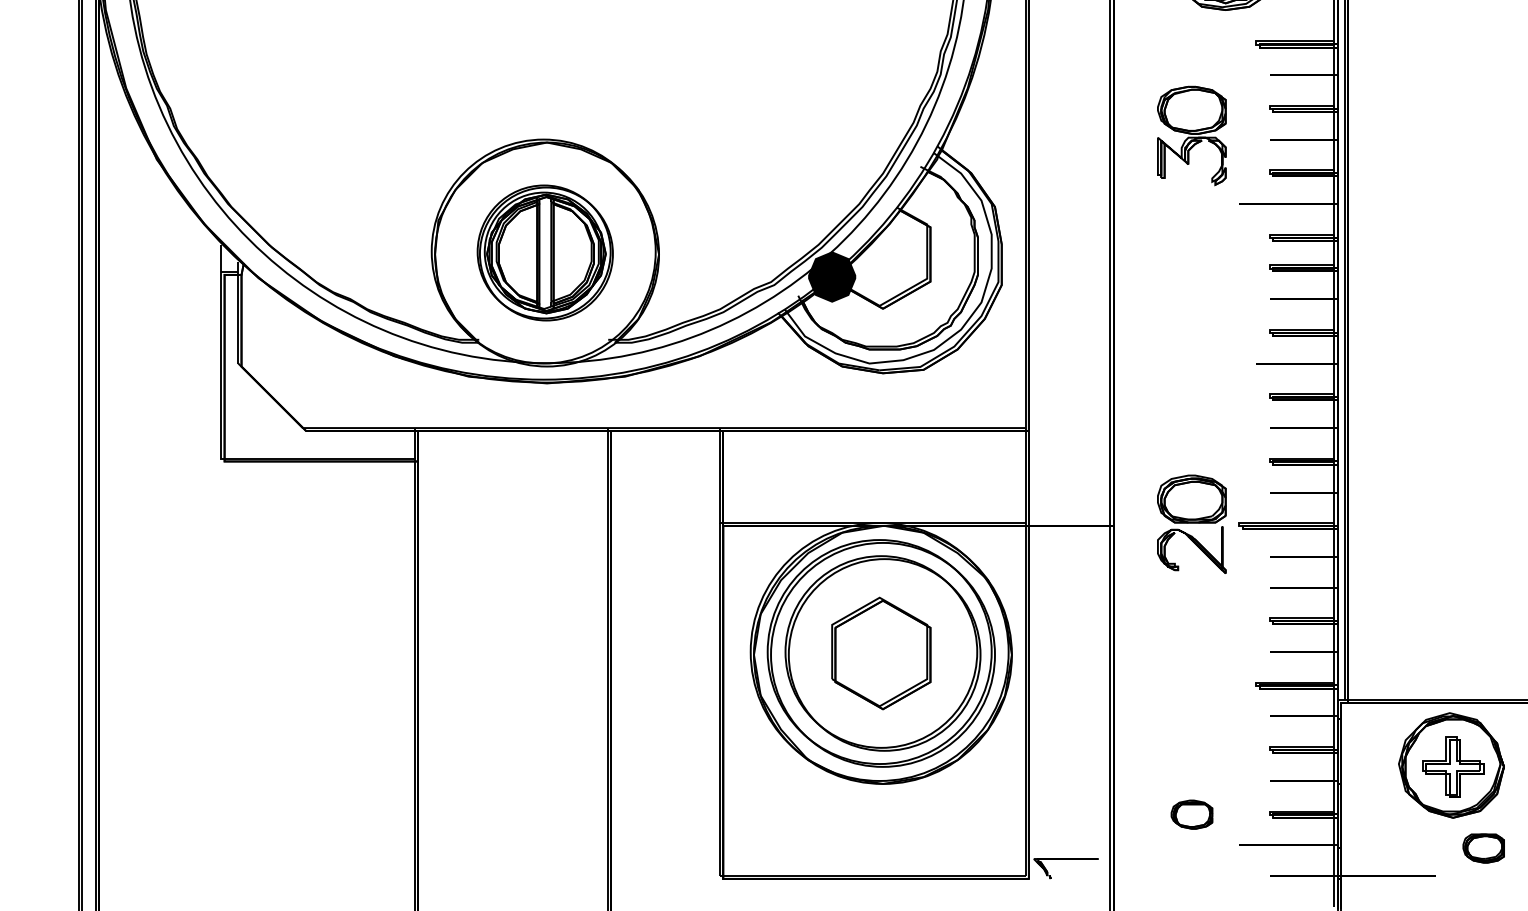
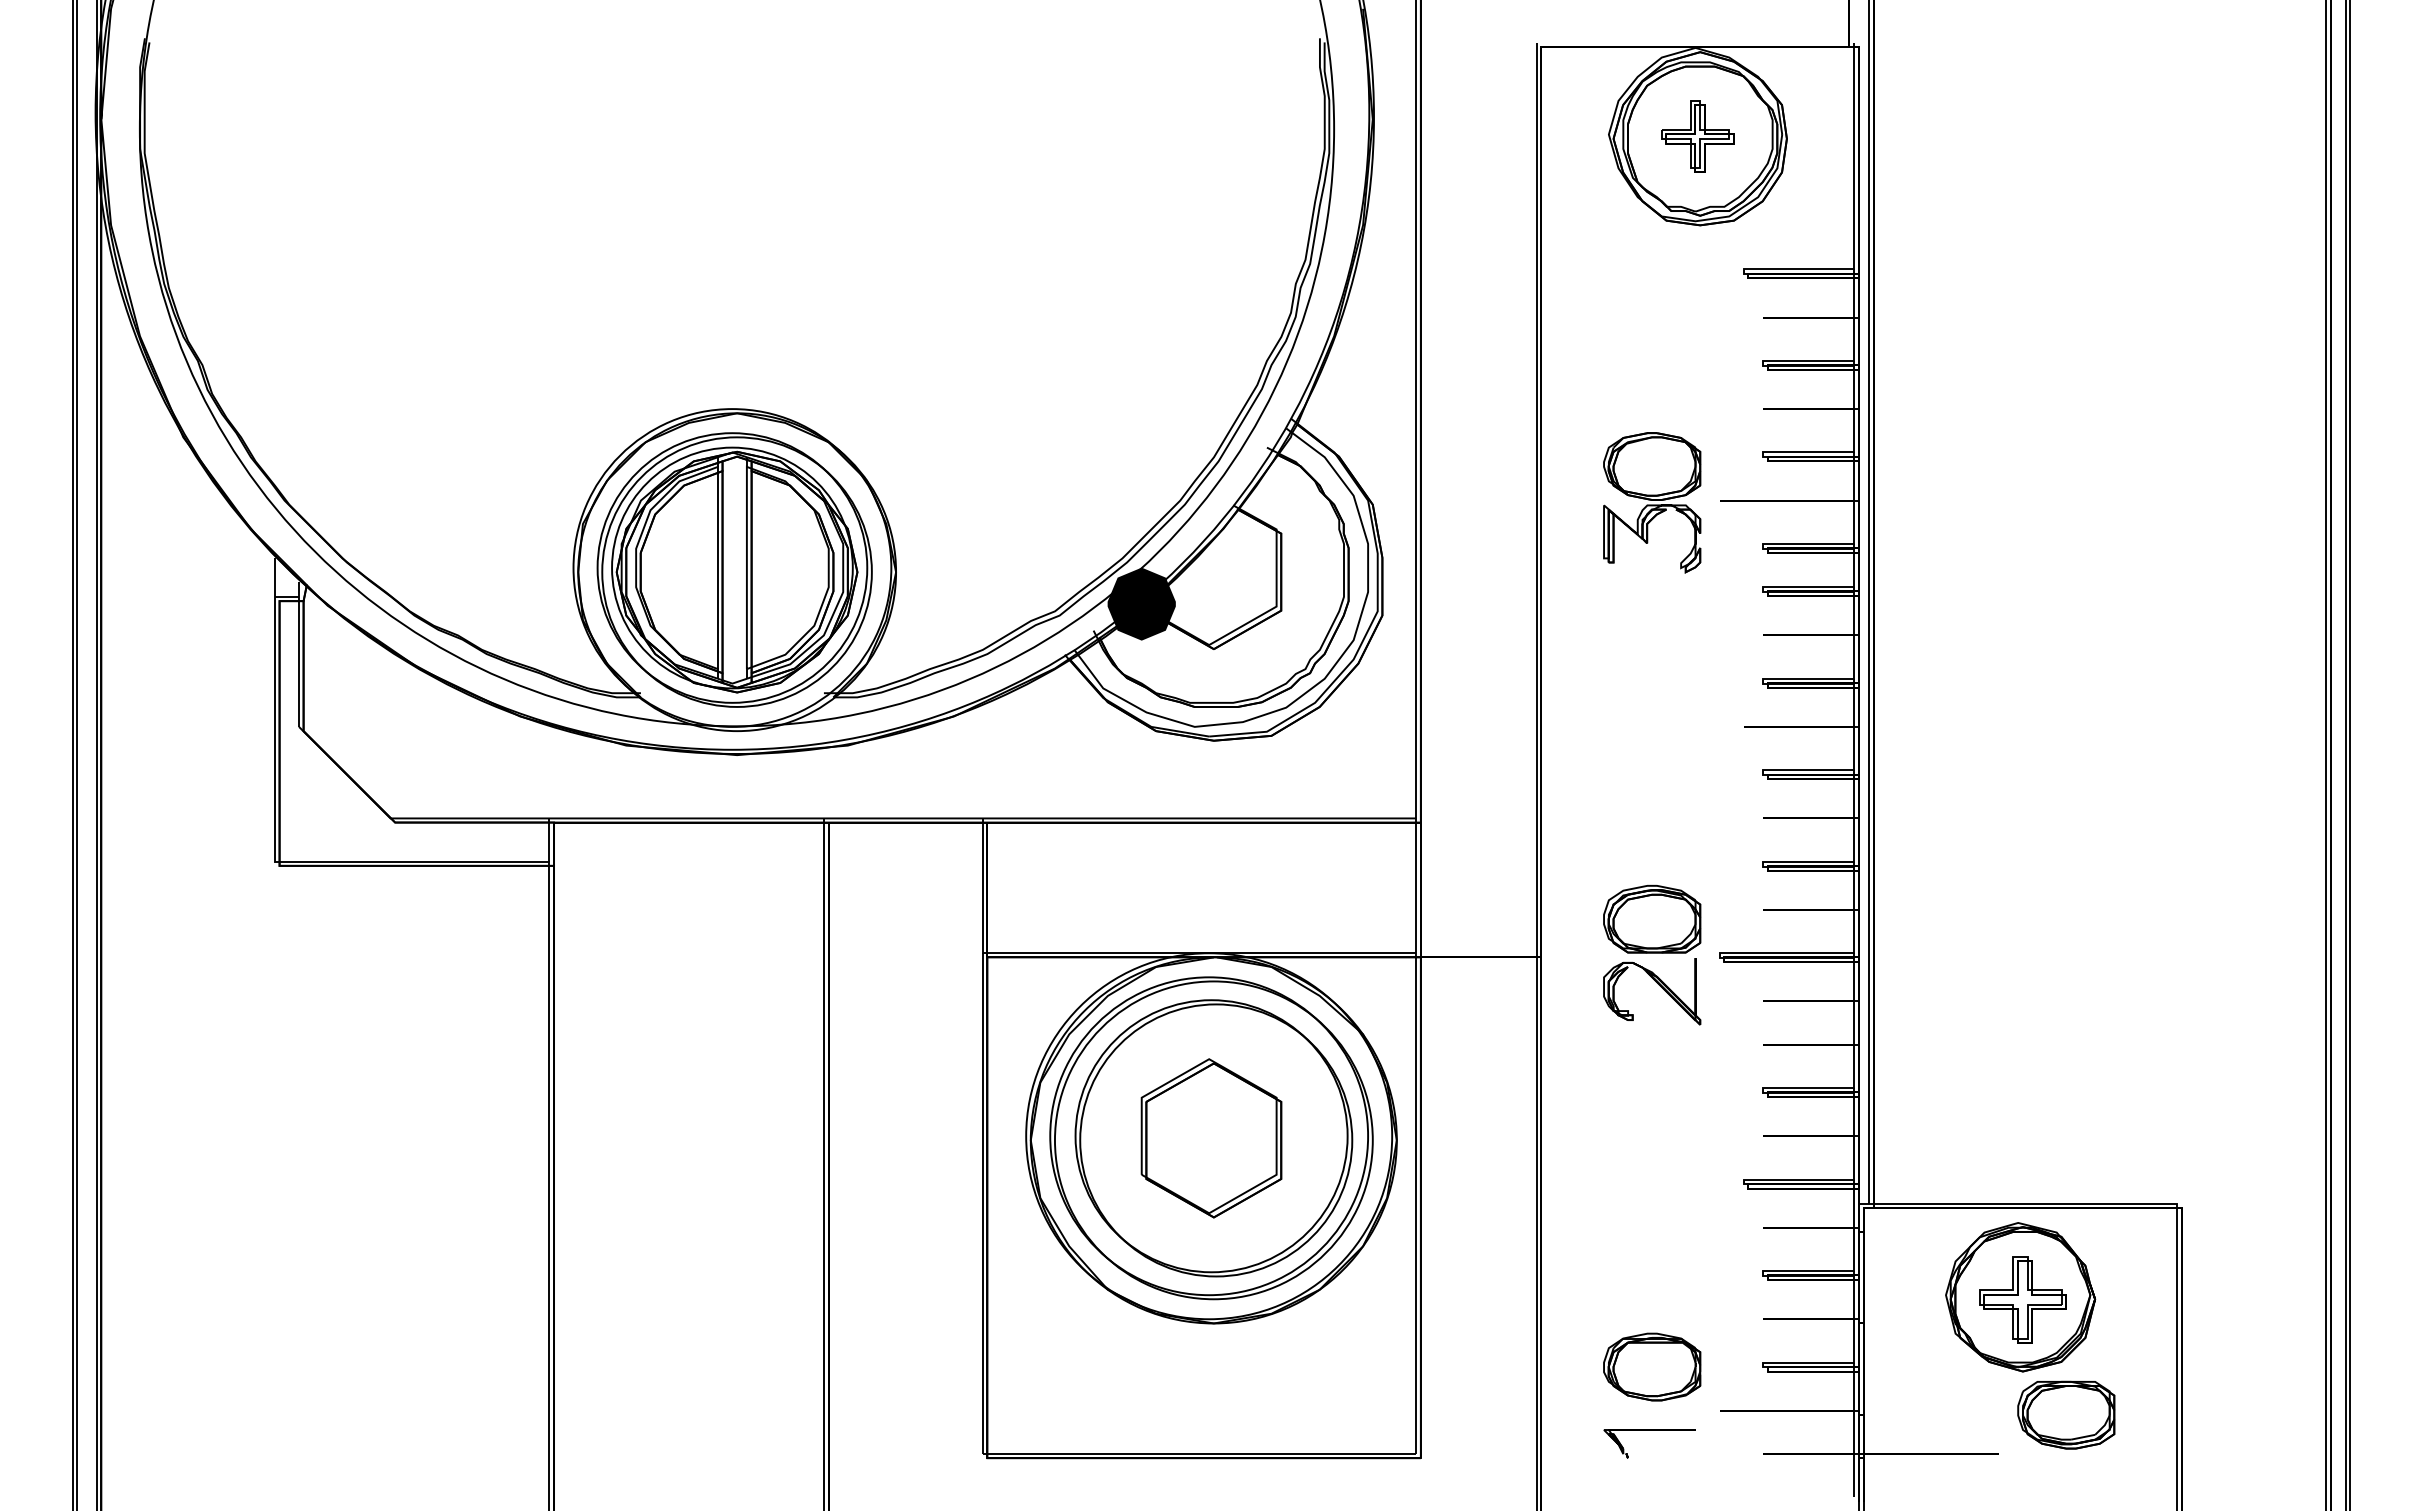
part: (1192, 135) -> (1652, 502), moved
part: (545, 252) -> (734, 569), size x1.43
part: (1192, 814) -> (1652, 1366), size x1.67
part: (1483, 848) -> (2066, 1414), size x1.67
part: (1065, 859) -> (1649, 1430), moved

